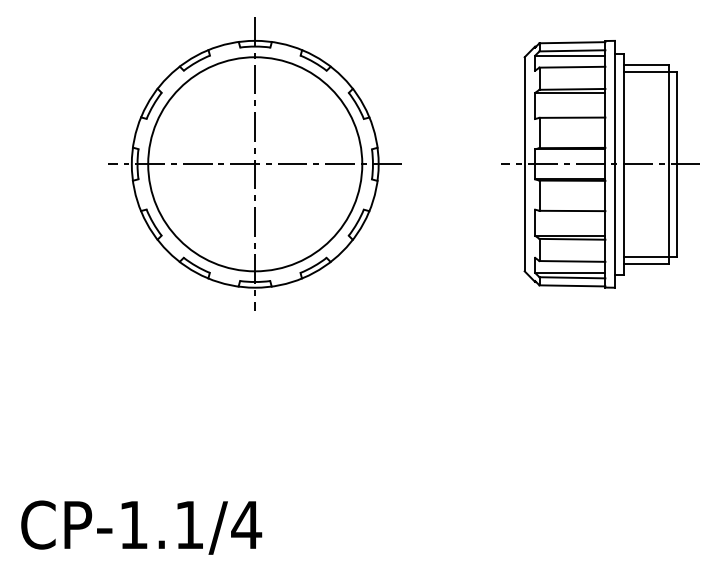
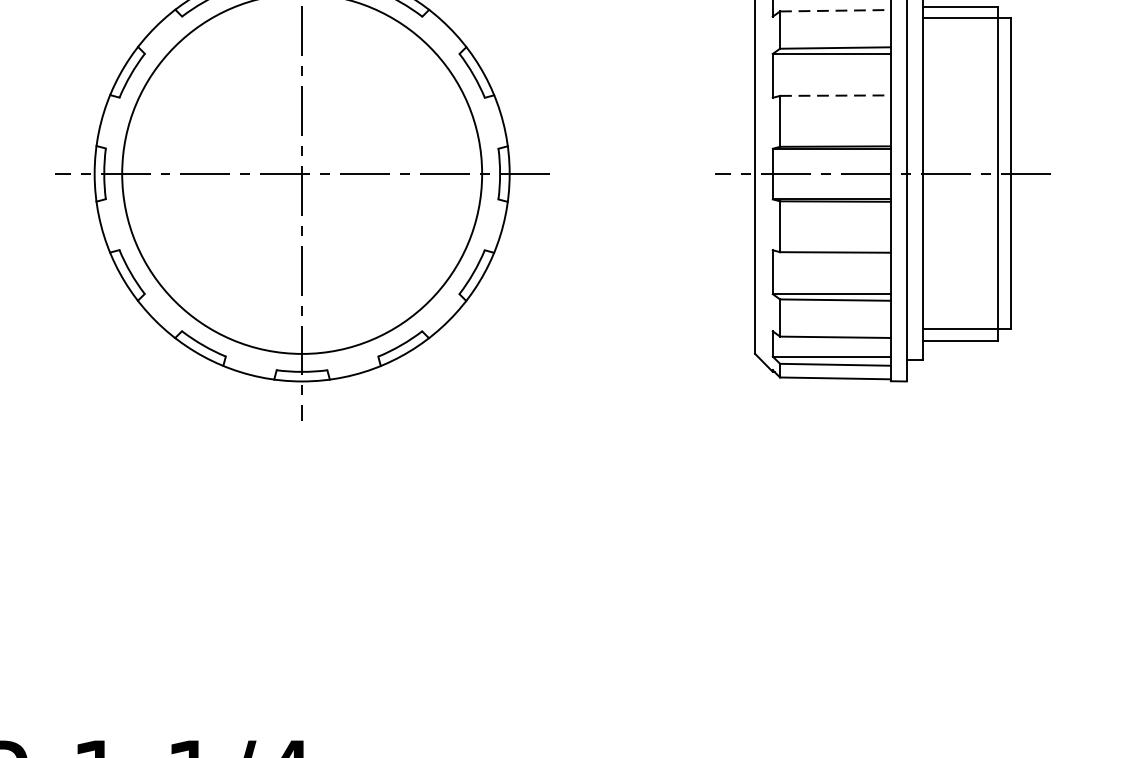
line: (572, 67) -> (835, 11), solid -> dashed
line: (572, 117) -> (835, 95), solid -> dashed

